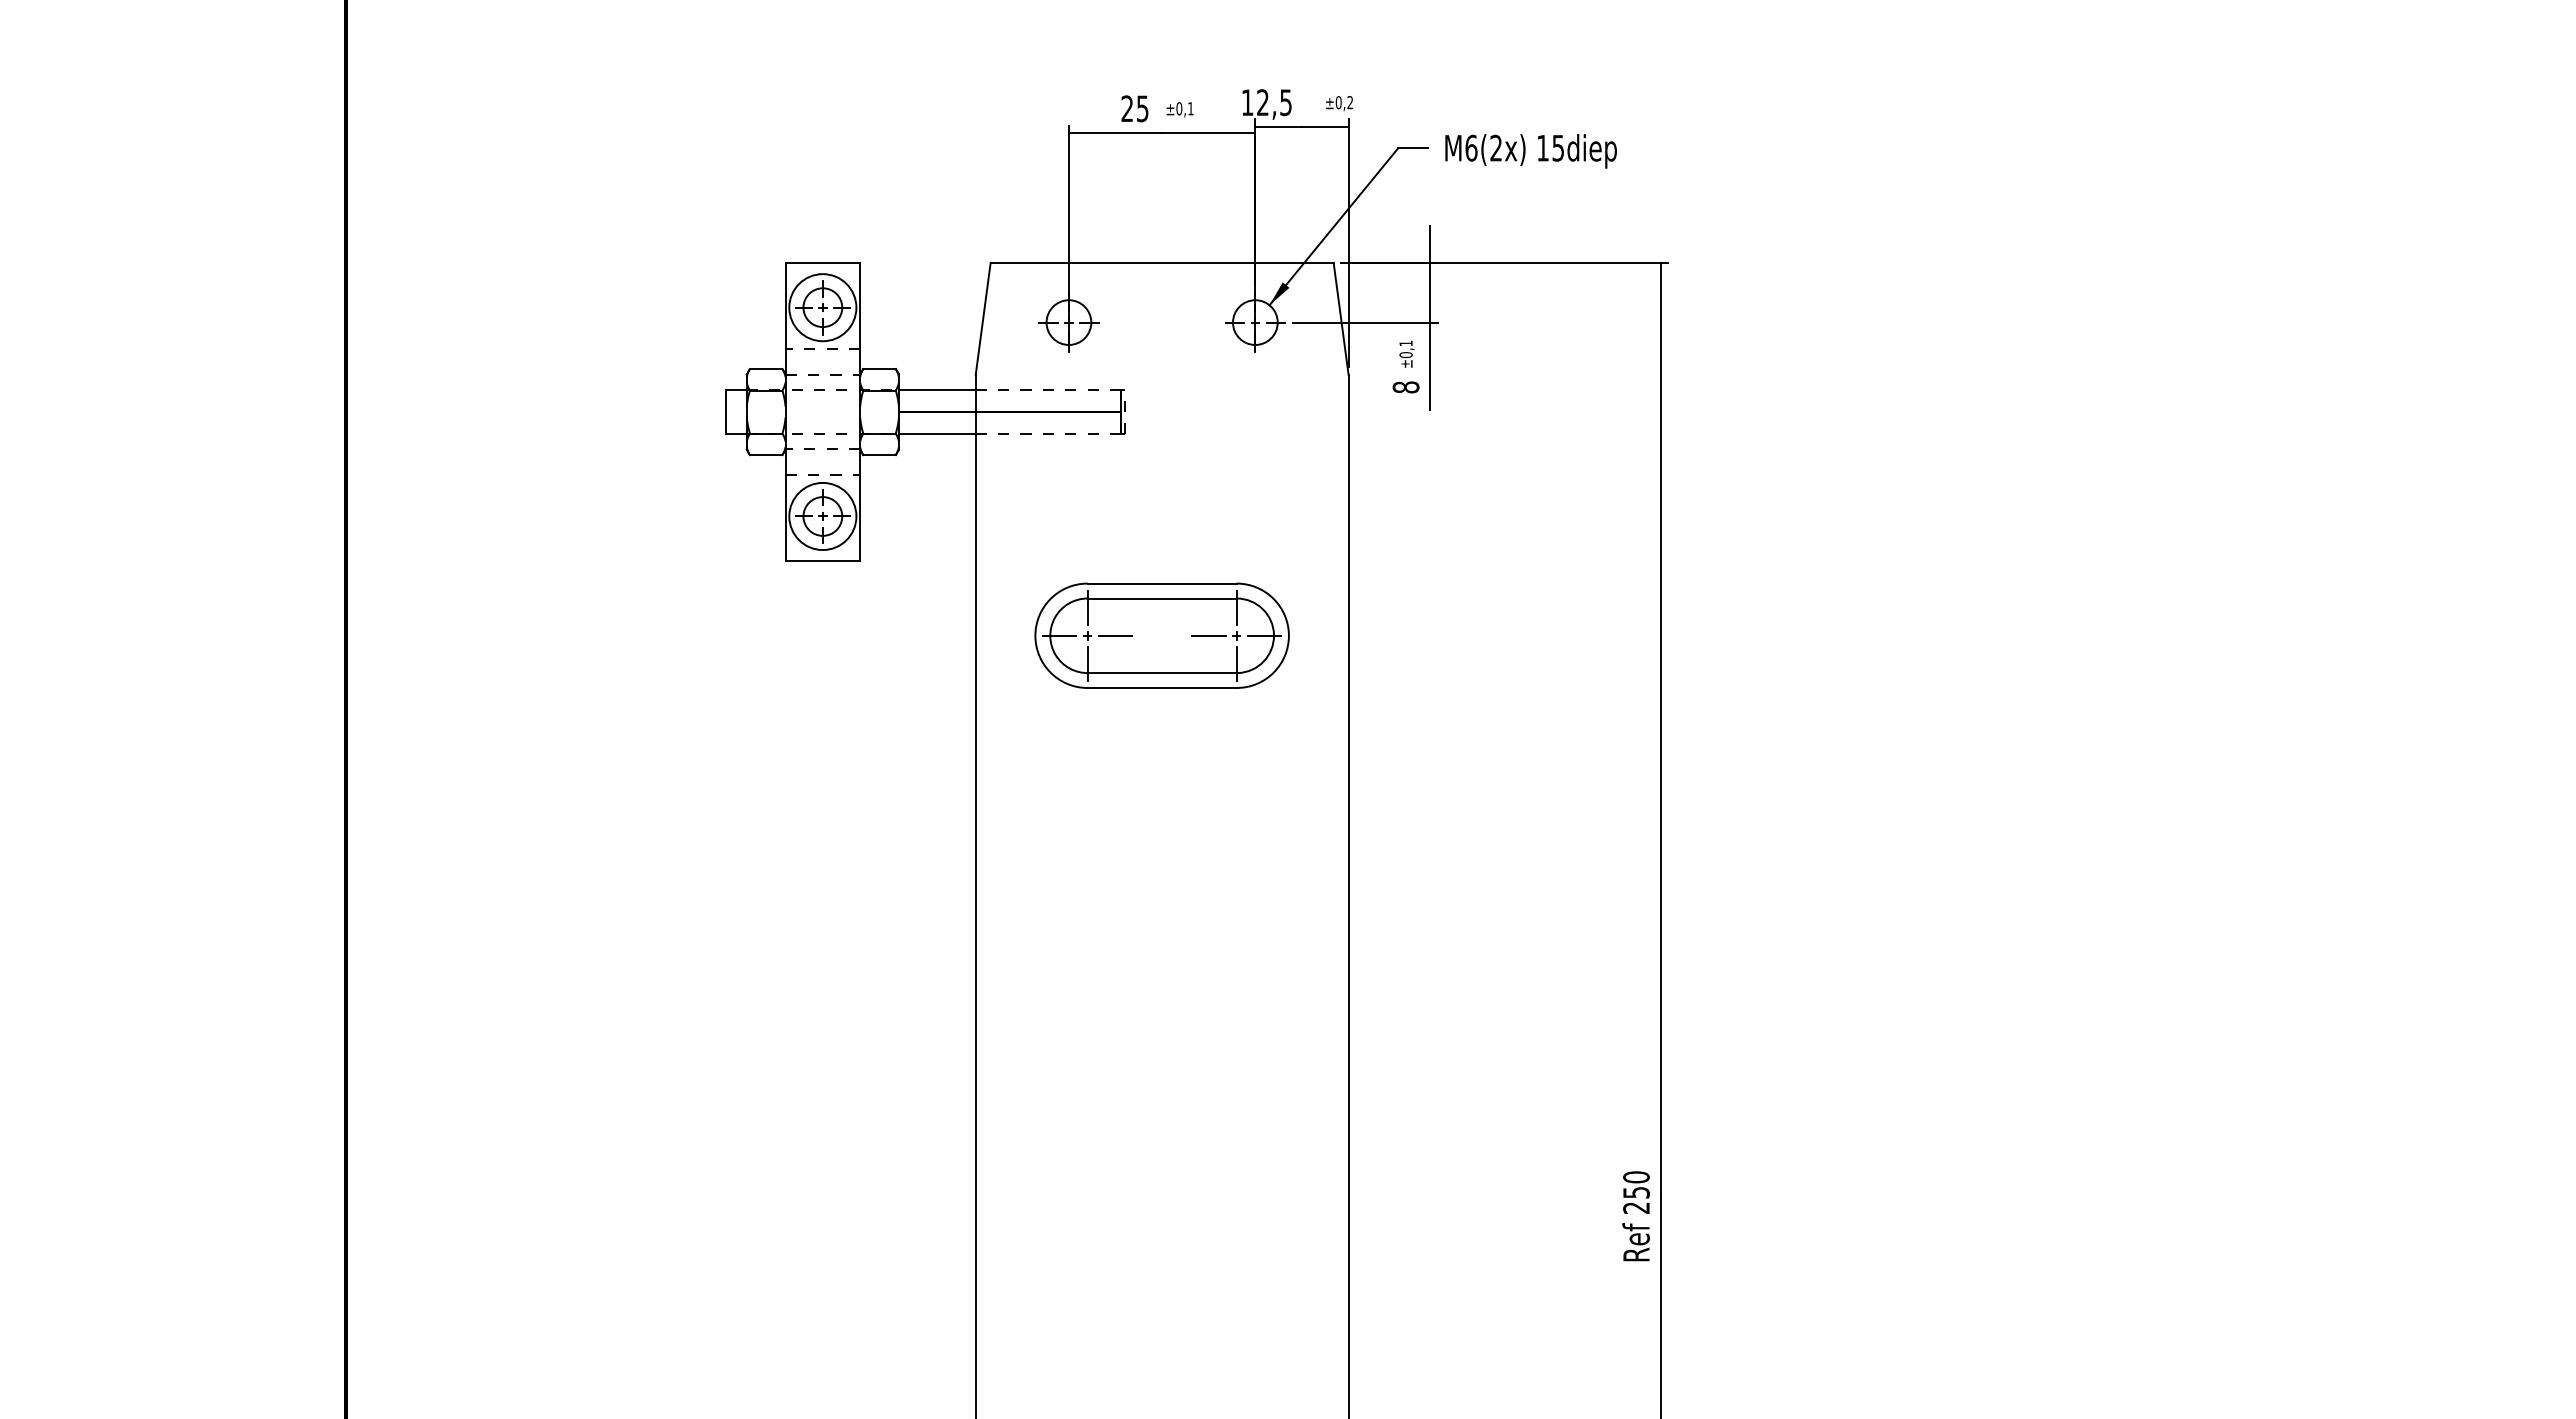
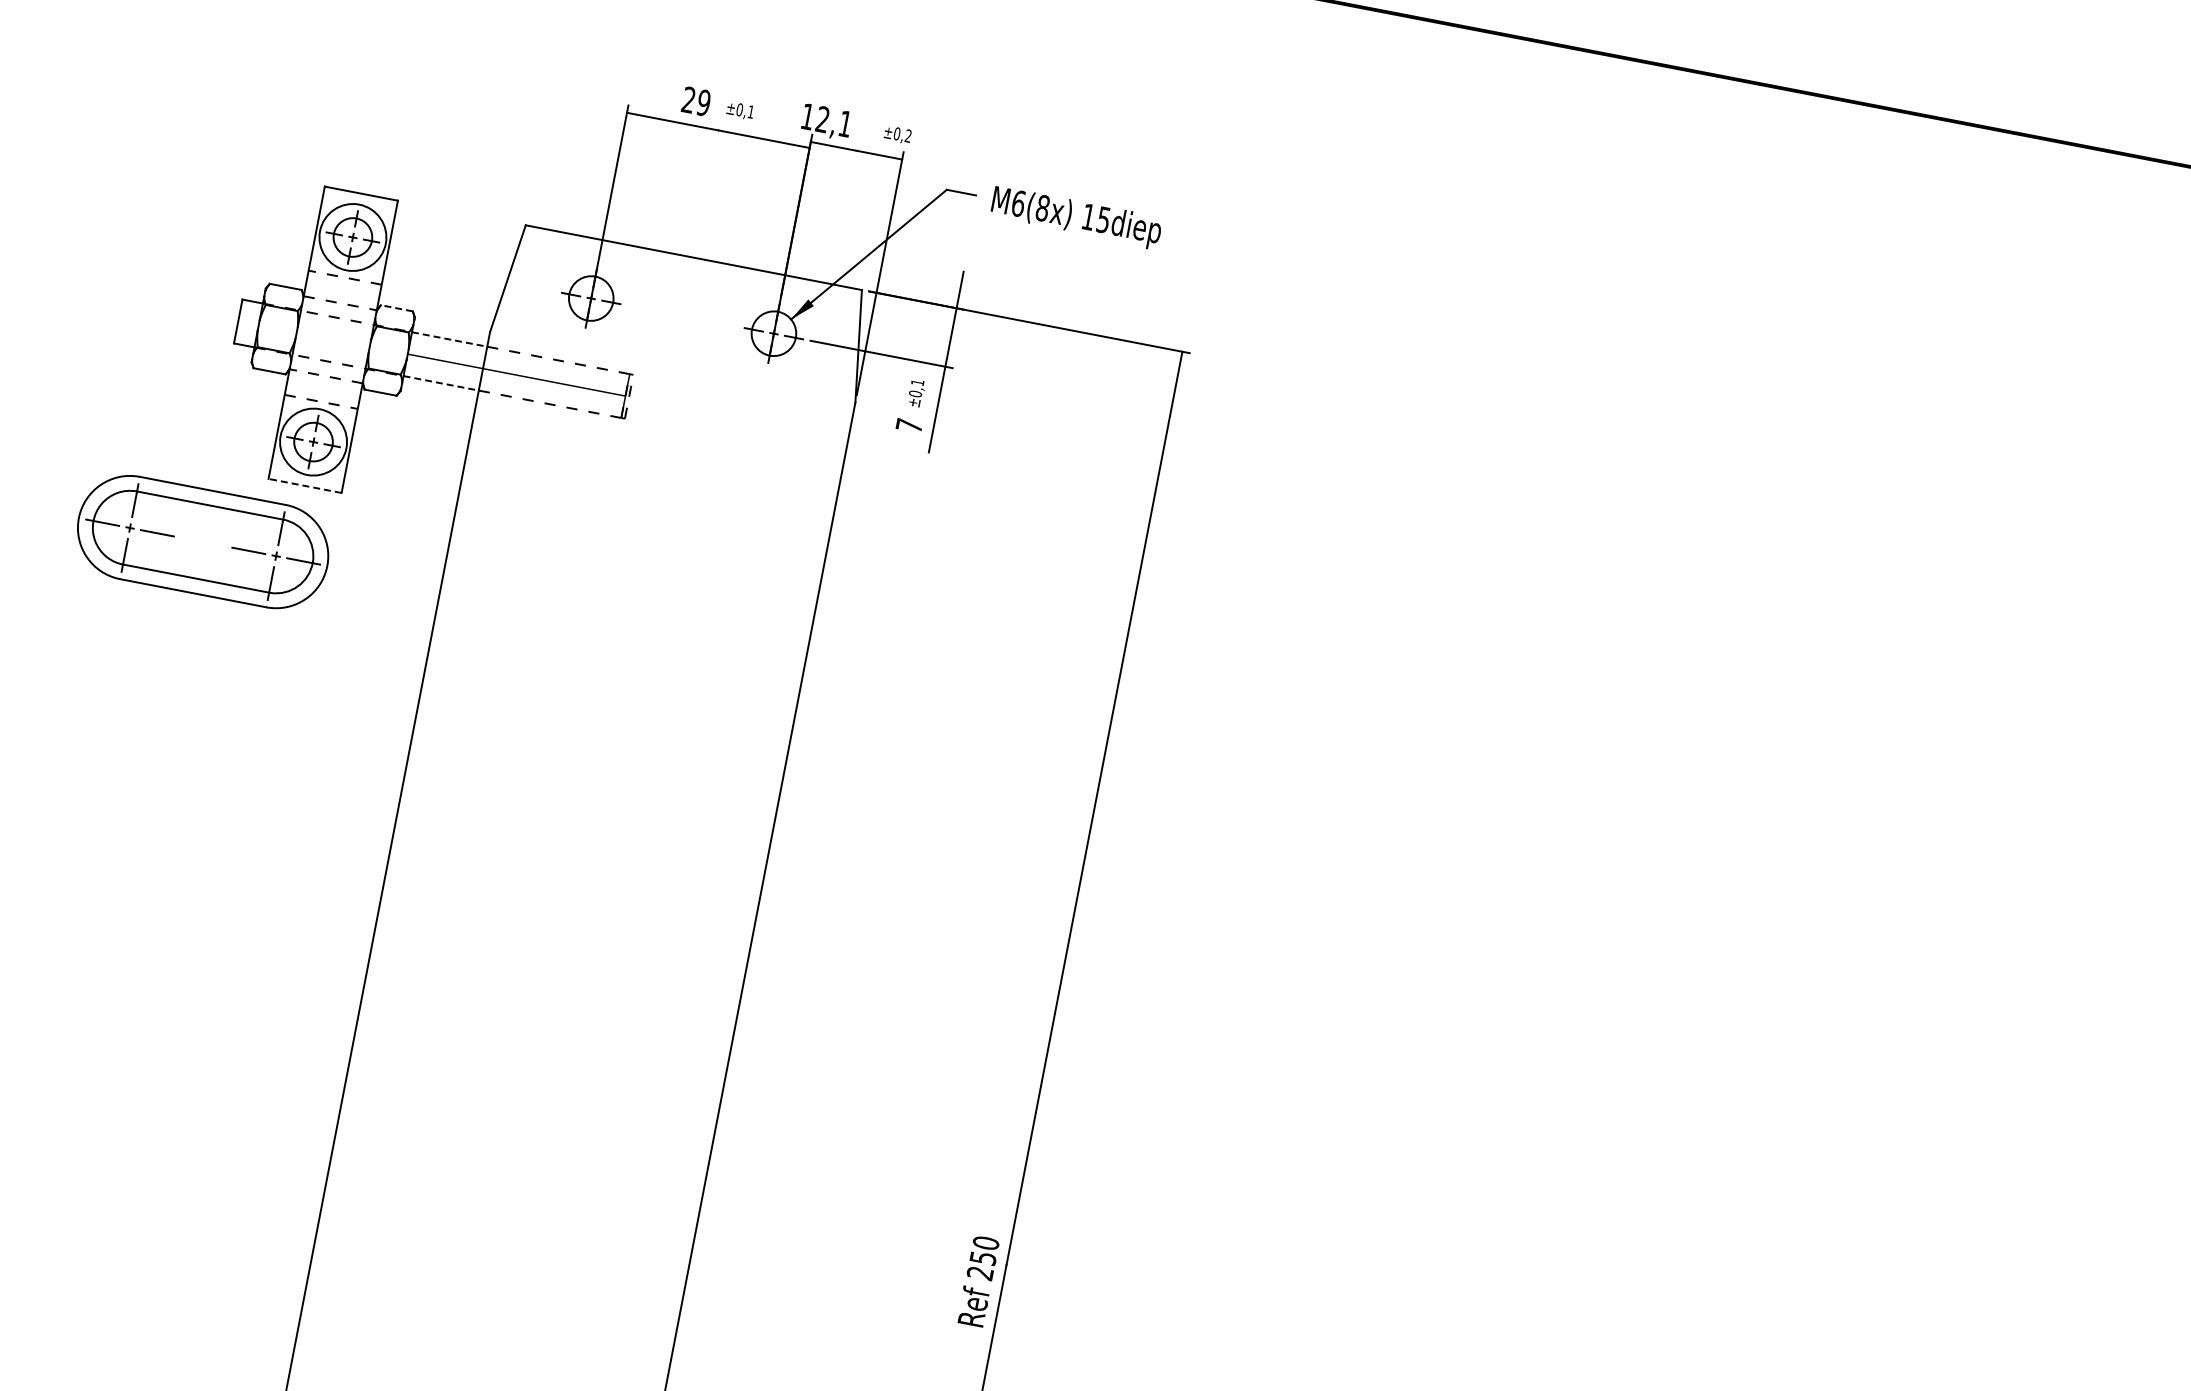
text: (1285, 102) -> (844, 123), 12,5 -> 12,1
text: (1142, 108) -> (703, 102), 25 -> 29
text: (1496, 147) -> (1043, 207), M6(2x) -> M6(8x)
line: (879, 369) -> (396, 308), solid -> dashed
text: (1405, 387) -> (908, 425), 8 -> 7
line: (937, 389) -> (449, 339), solid -> dashed
line: (937, 434) -> (441, 383), solid -> dashed
line: (822, 561) -> (304, 486), solid -> dashed
part: (1161, 635) -> (202, 541), moved

